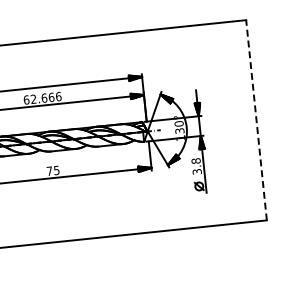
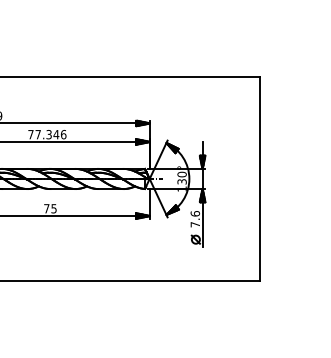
text: (38, 98) -> (43, 134), 62.666 -> 77.346
line: (256, 120) -> (260, 179), dashed -> solid
text: (196, 166) -> (195, 219), 3.8 -> 7.6

